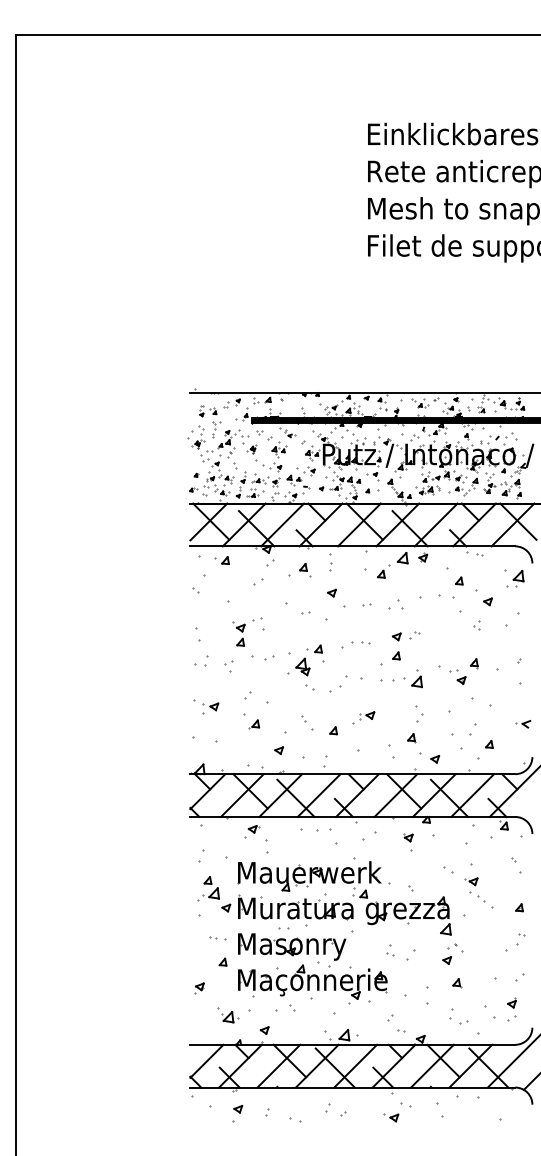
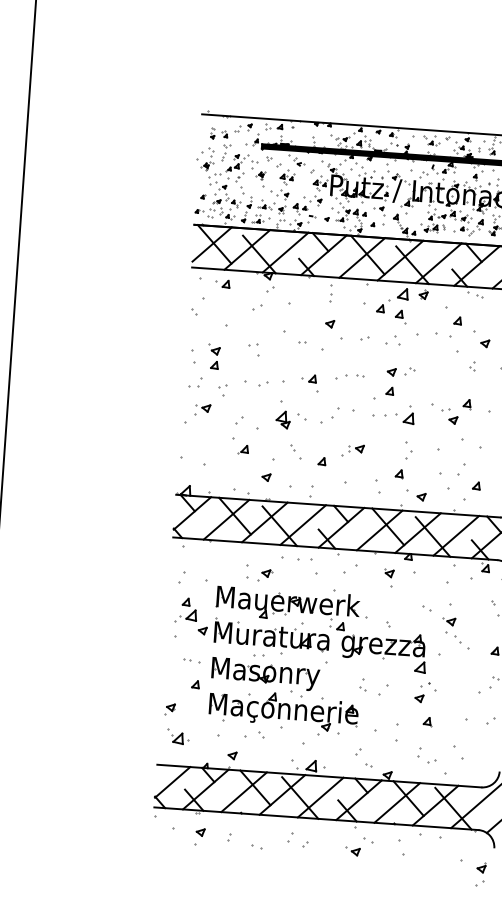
part: (305, 570) -> (401, 317), moved
part: (238, 633) -> (213, 356), moved
part: (302, 666) -> (282, 419), moved
part: (210, 708) -> (202, 409), moved
part: (252, 831) -> (265, 575), moved
part: (511, 1009) -> (480, 874), moved
part: (228, 1015) -> (178, 736), moved

